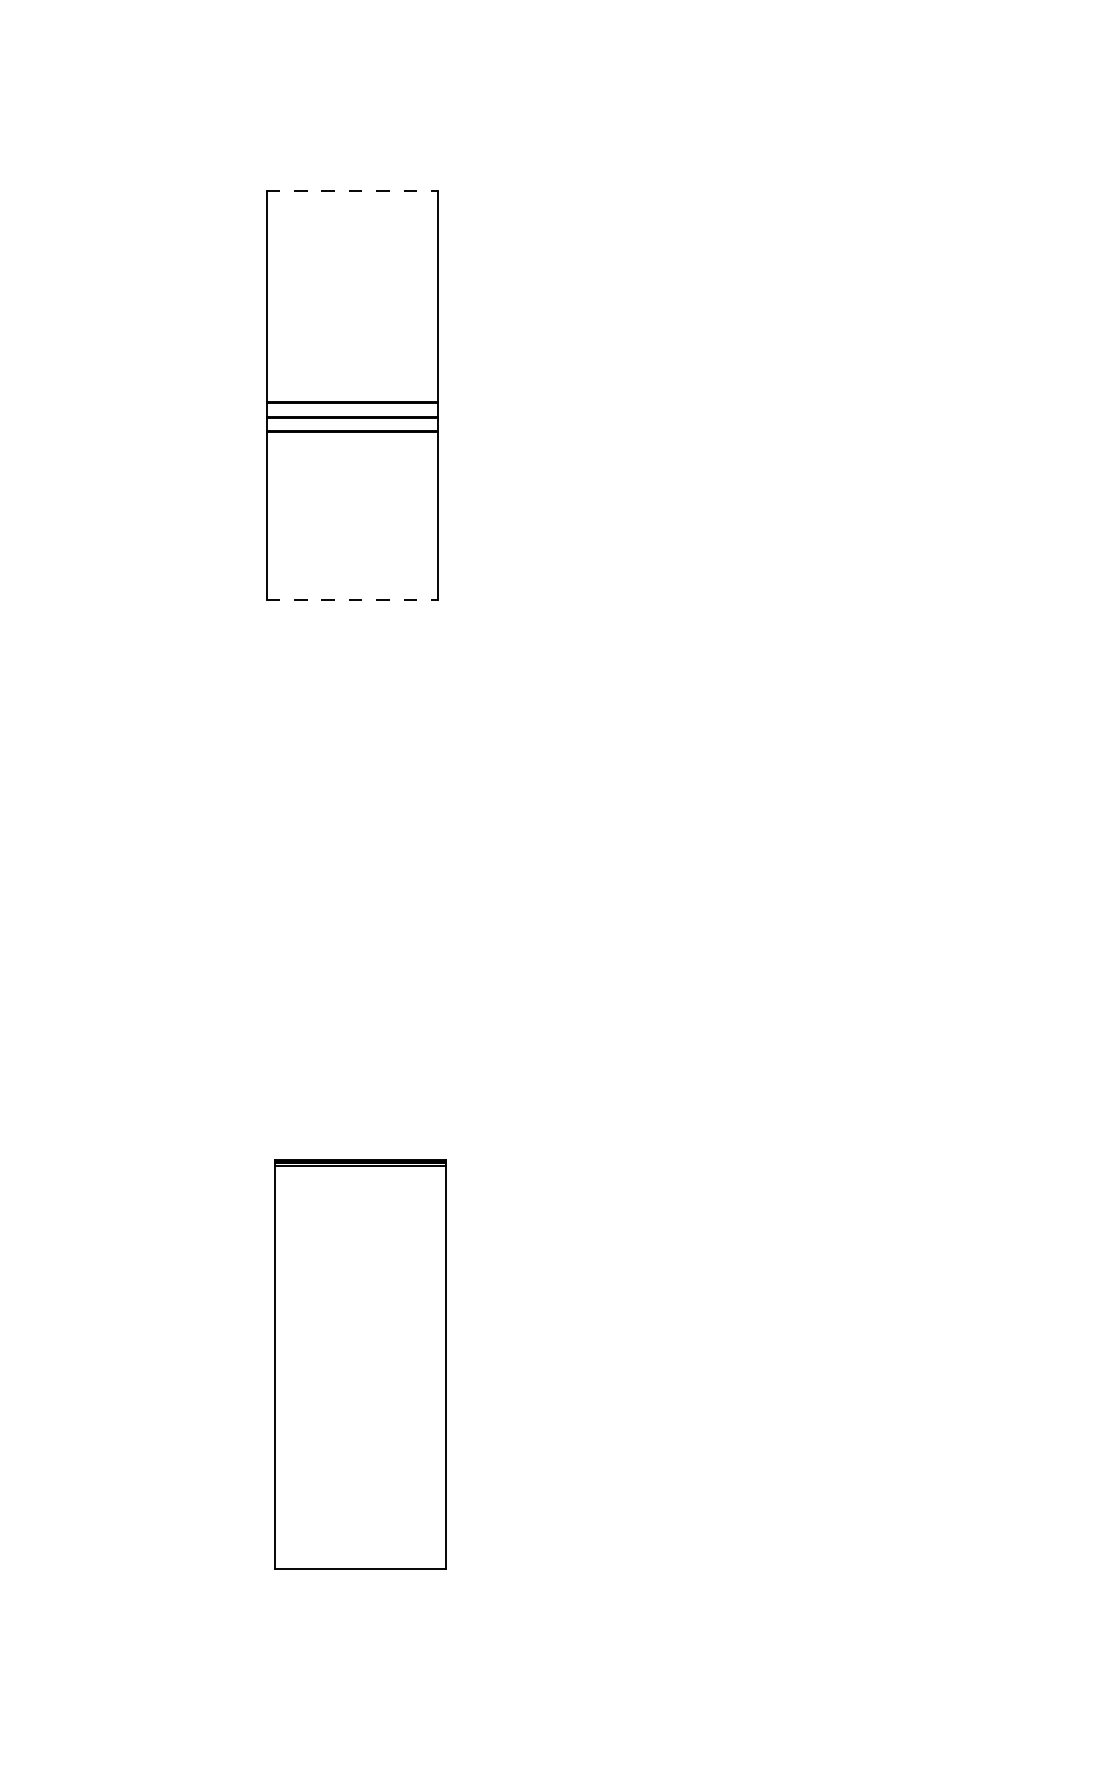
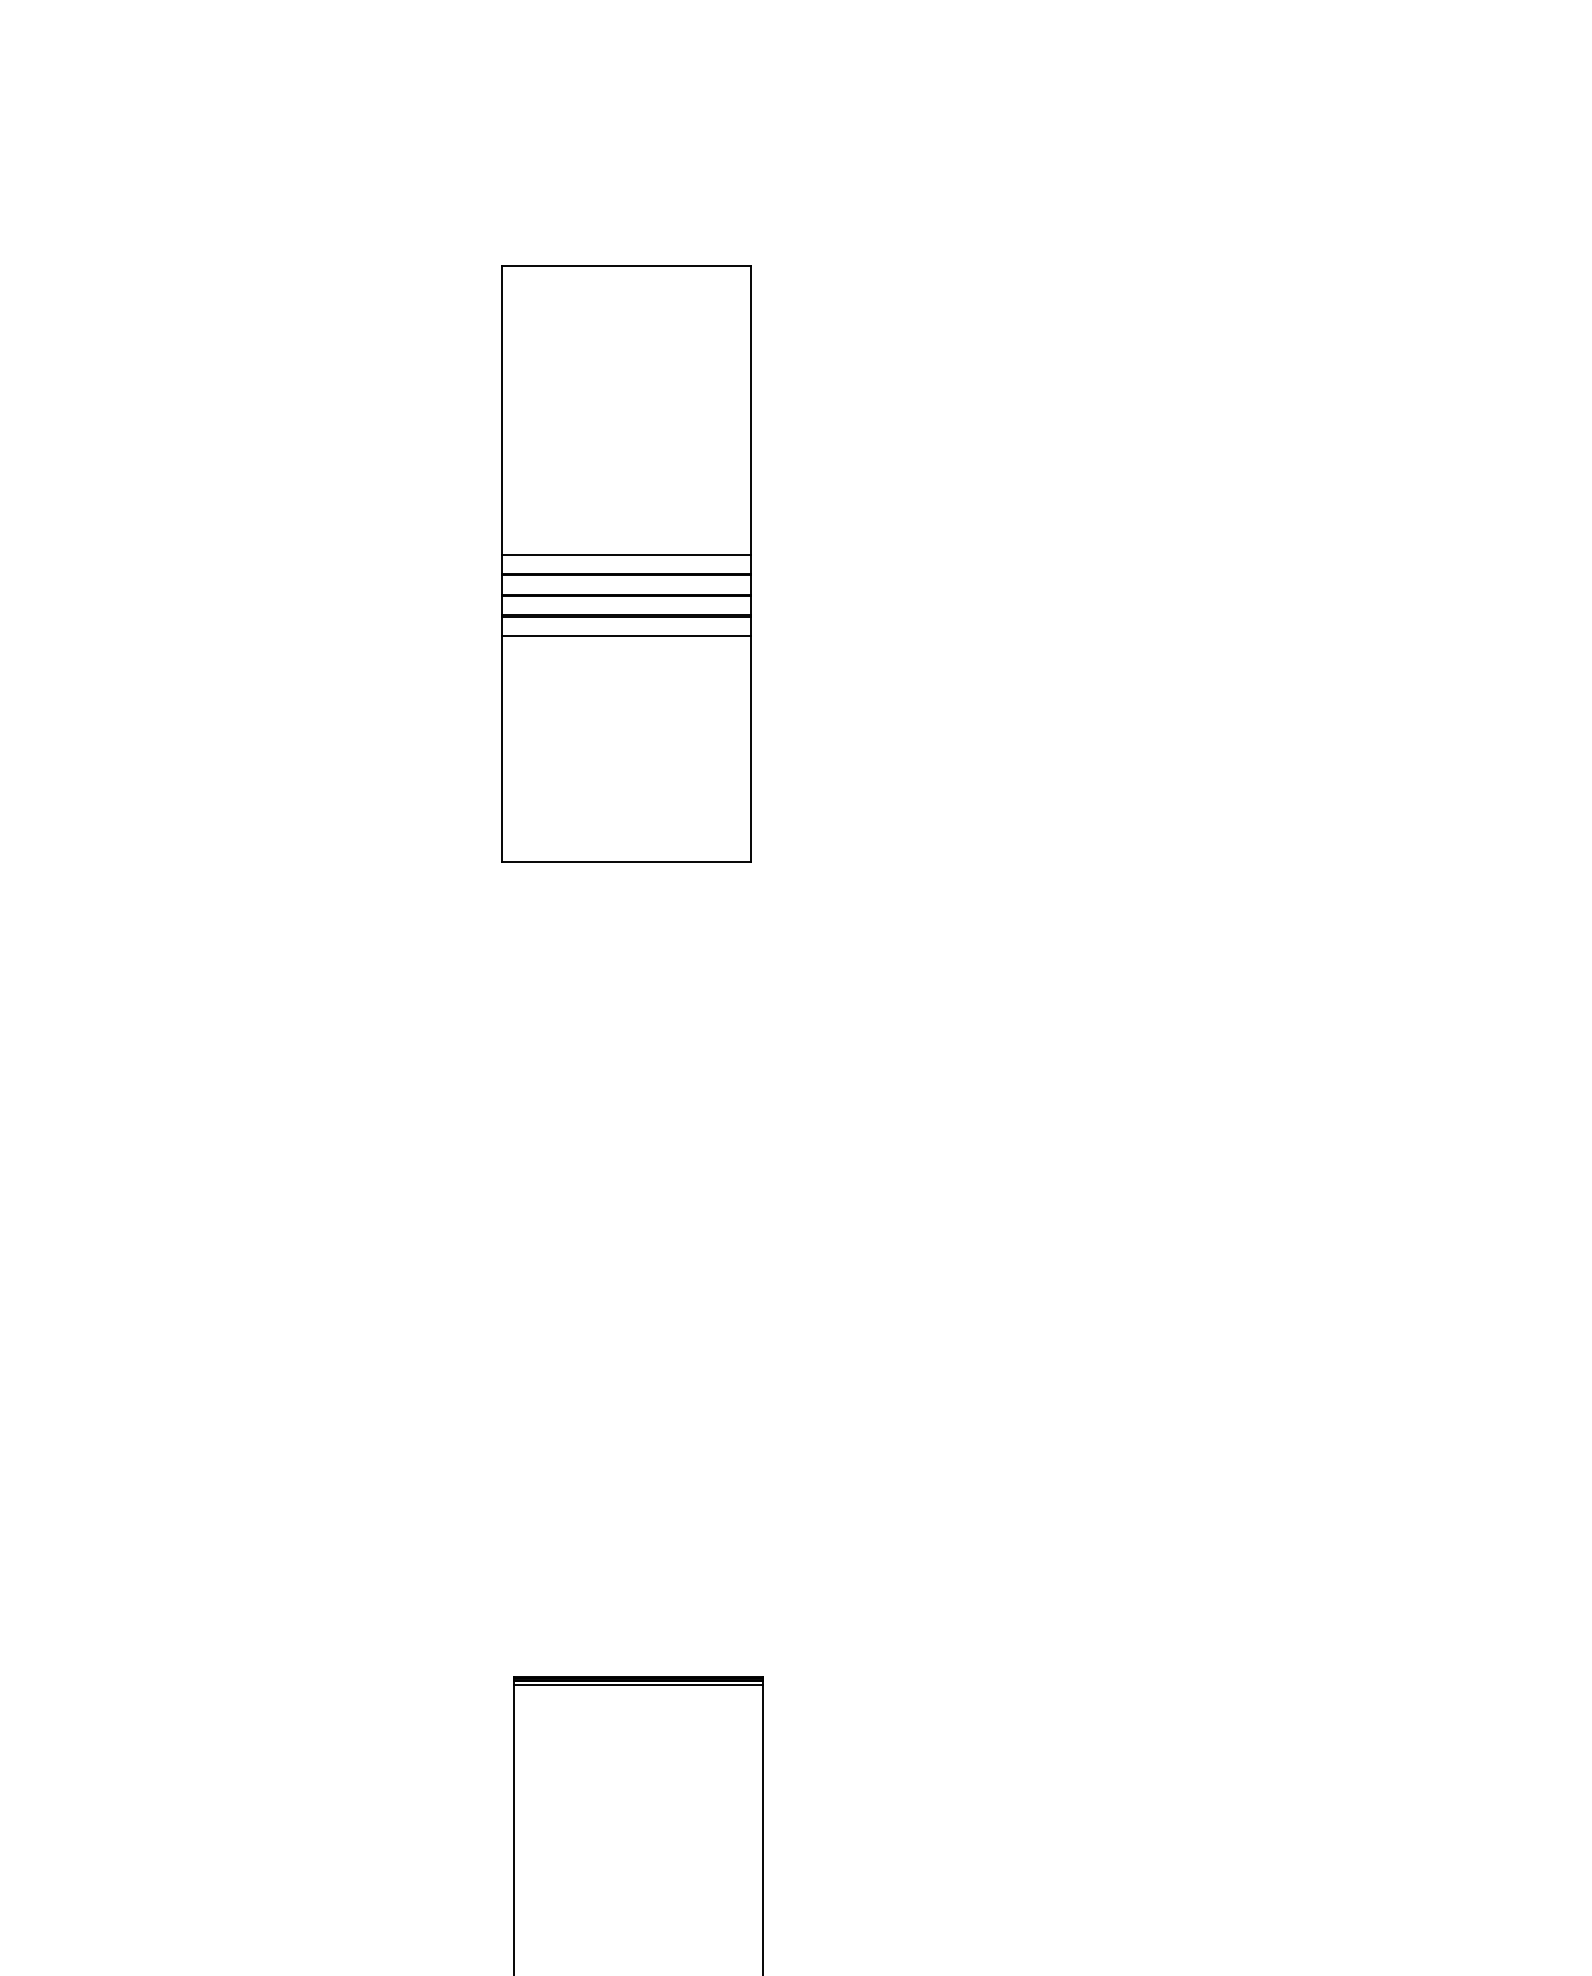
line: (352, 191) -> (627, 267), dashed -> solid
line: (351, 389) -> (625, 555), added
line: (351, 444) -> (625, 635), added
line: (352, 600) -> (627, 862), dashed -> solid

